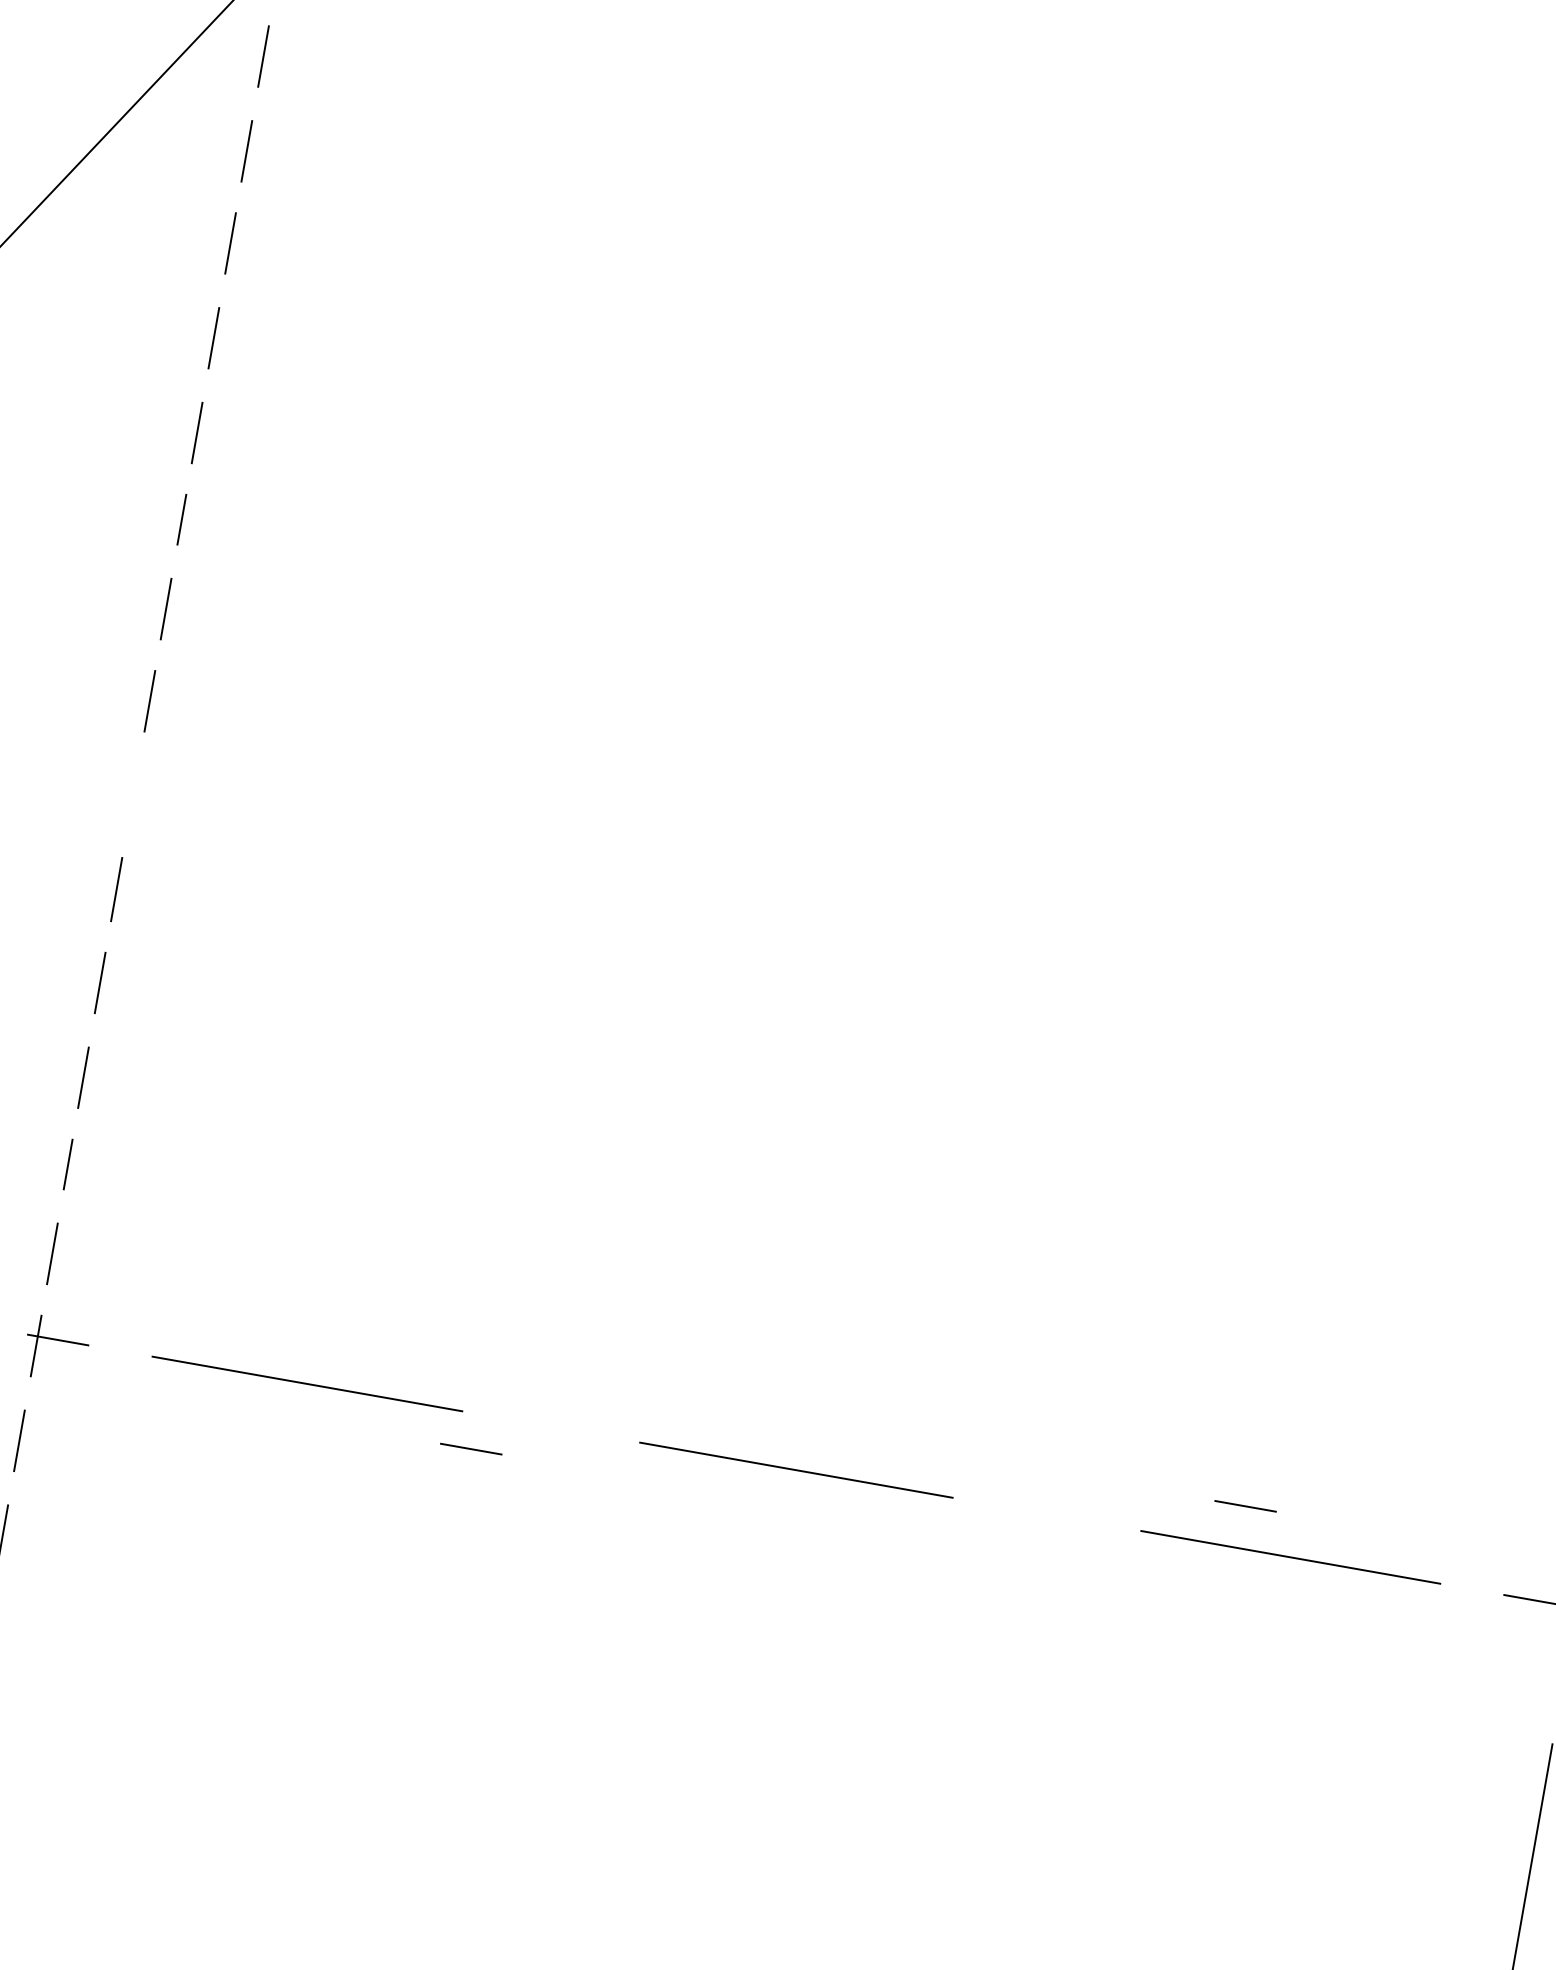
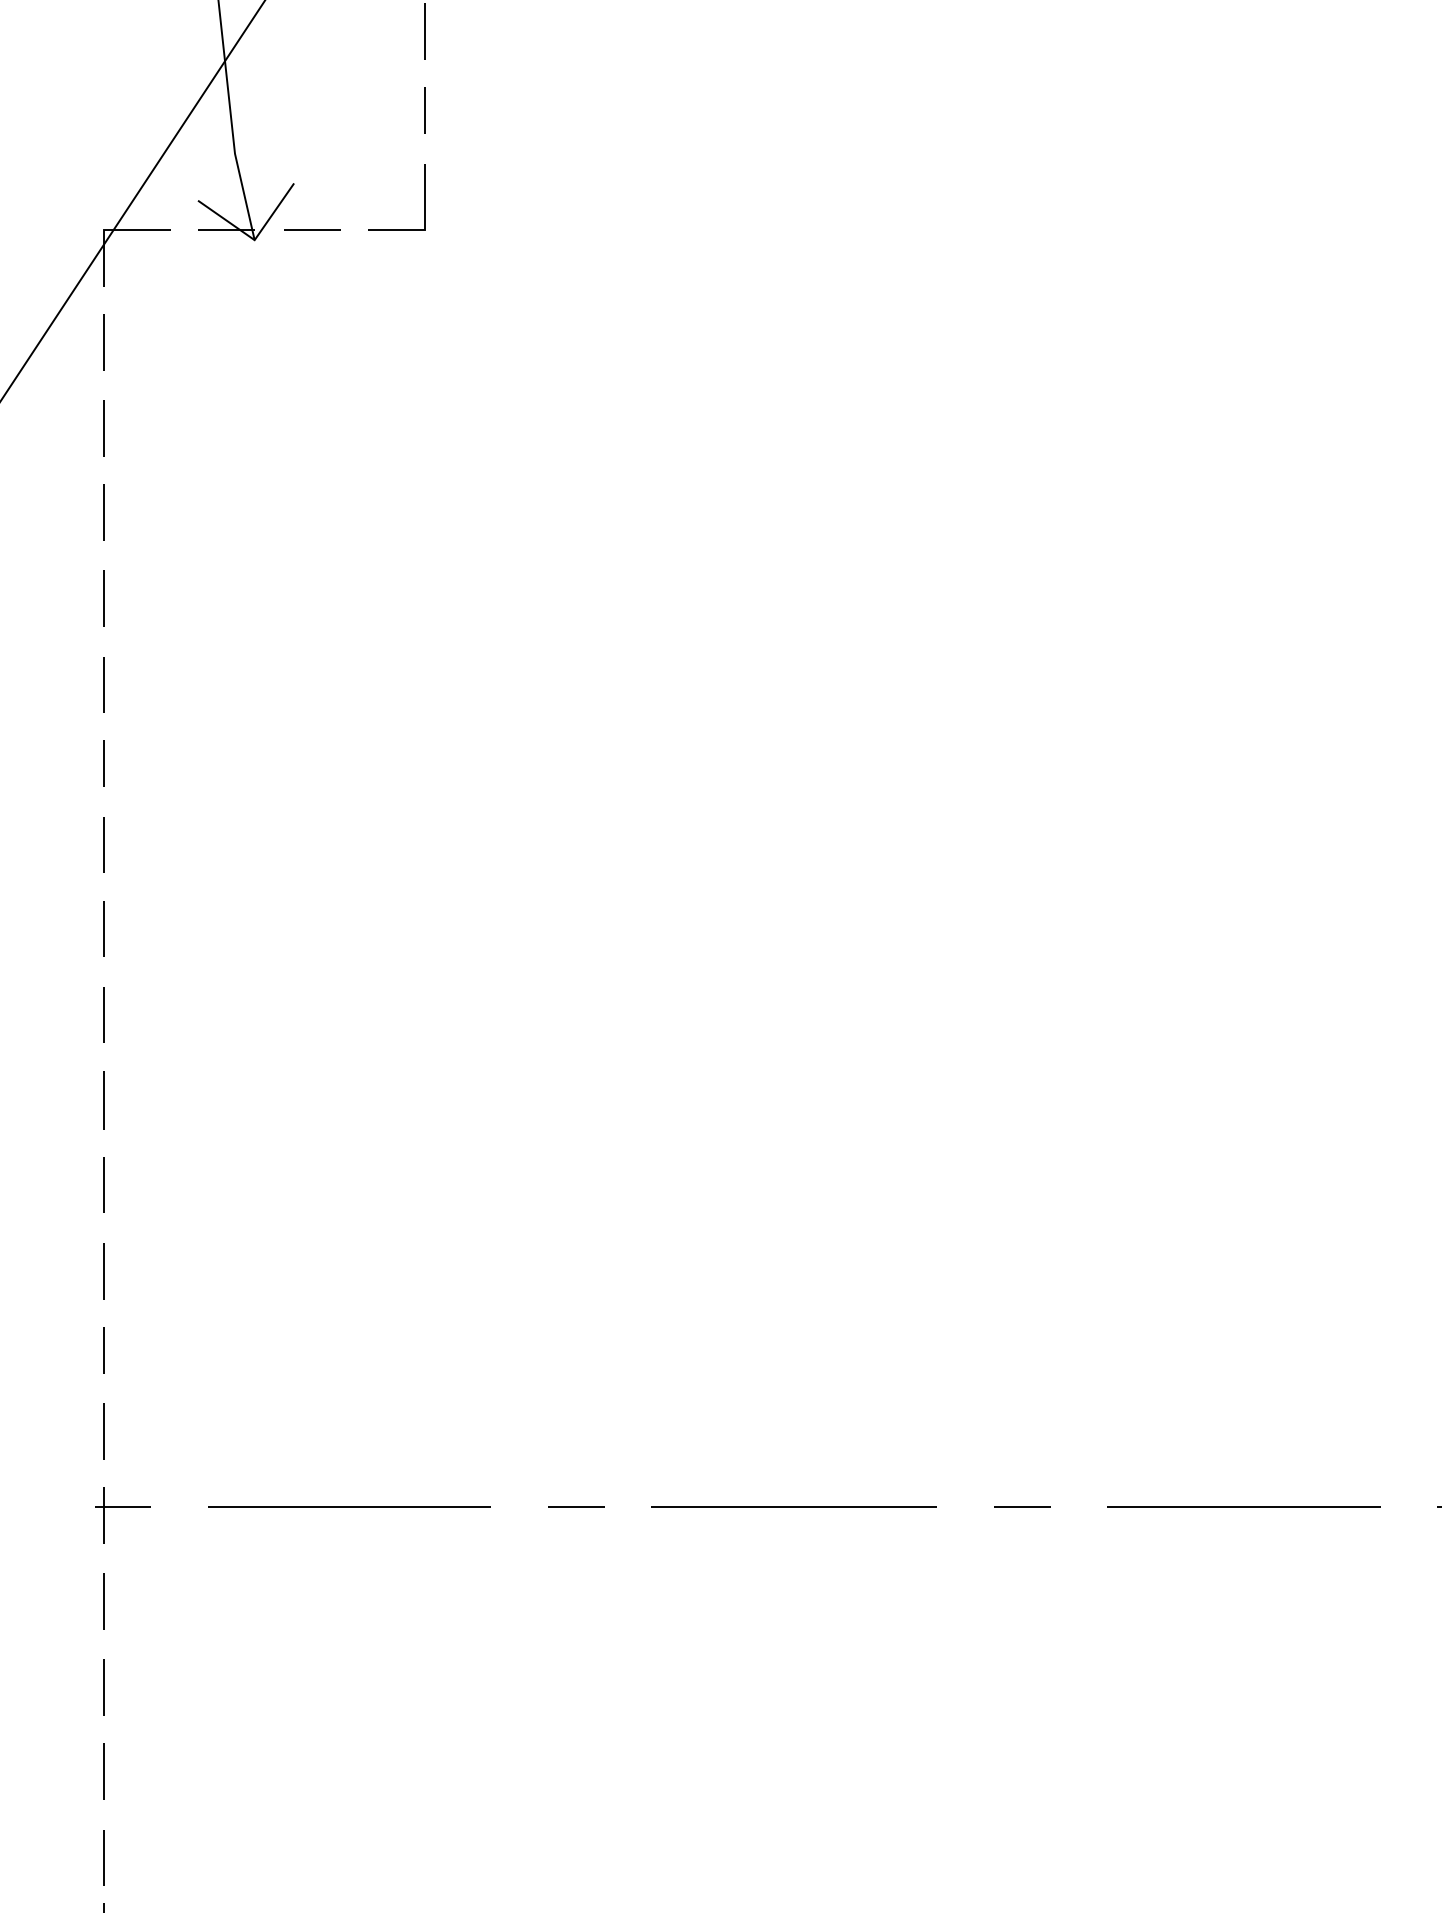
line: (132, 795) -> (103, 1014), added
line: (471, 1449) -> (576, 1506), moved
line: (1245, 1506) -> (1022, 1506), moved

